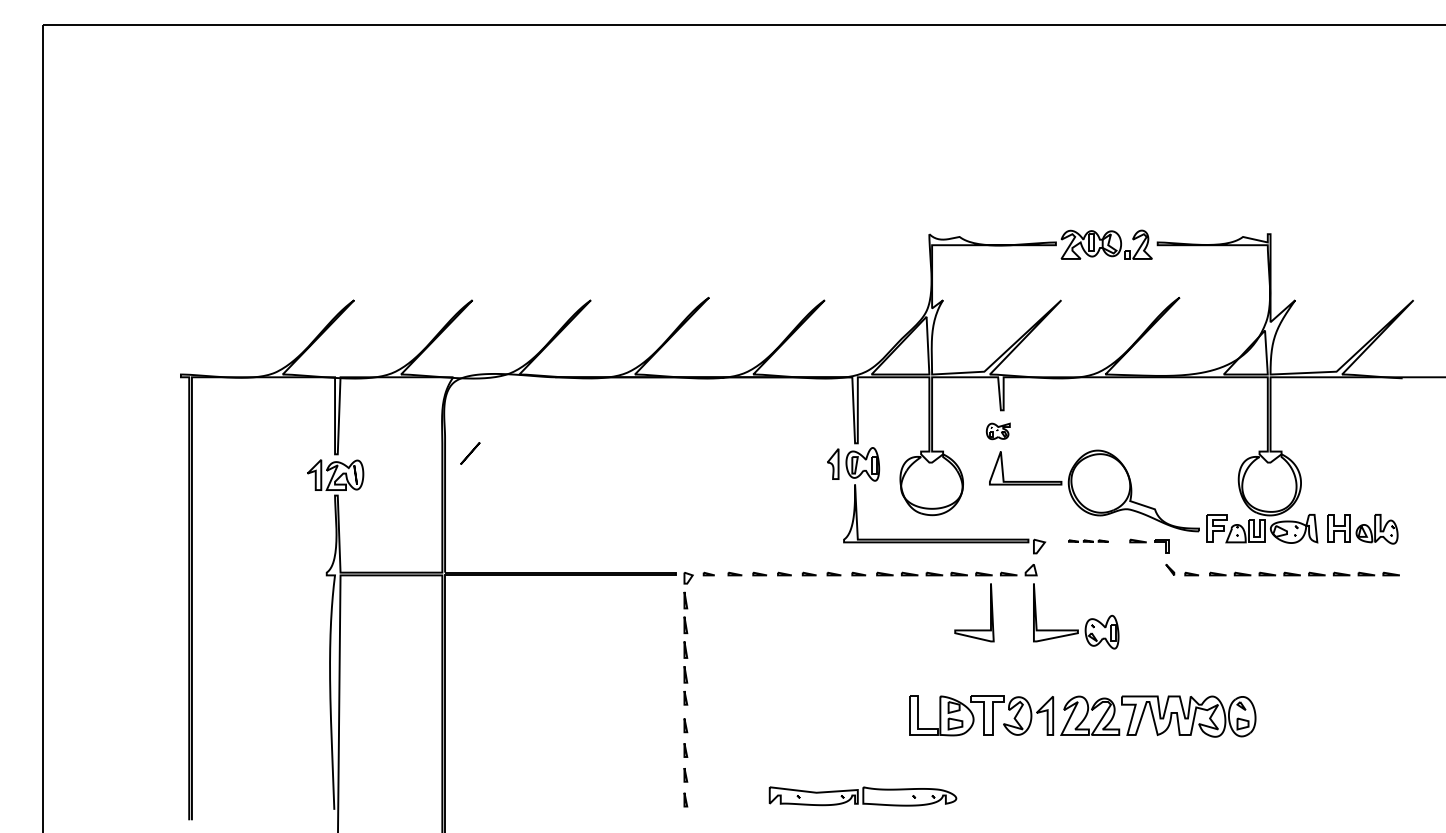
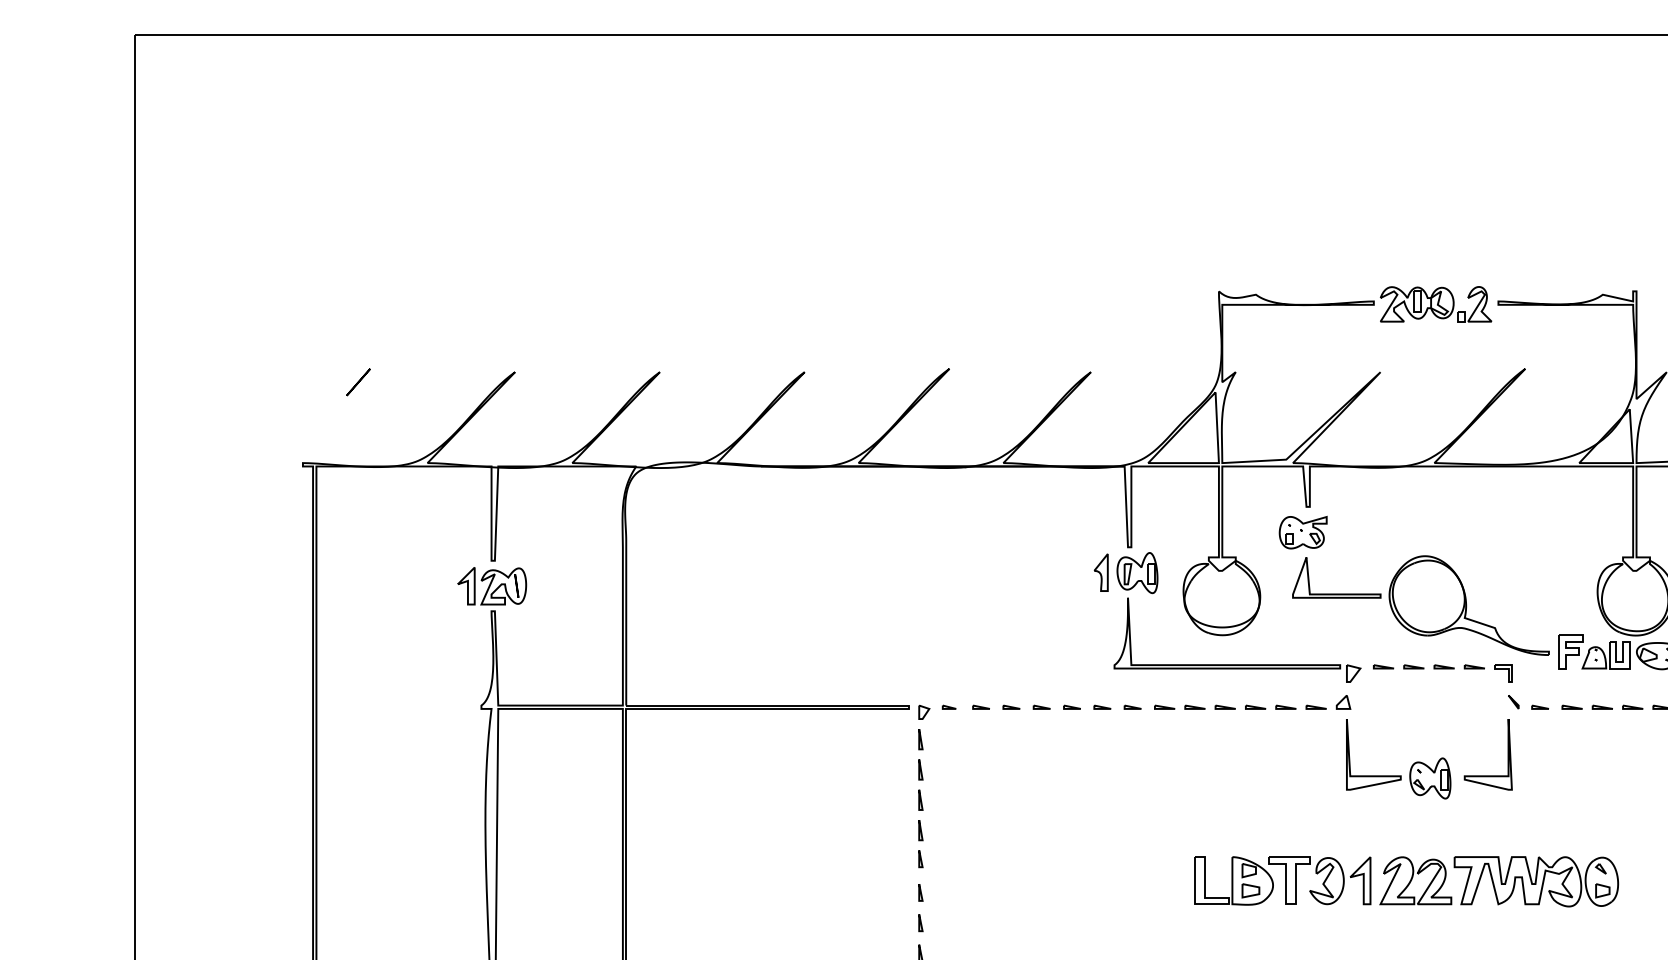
part: (998, 431) -> (1303, 532), size x1.67
line: (470, 453) -> (358, 382), moved
part: (1088, 540) -> (1413, 666), size x1.67
part: (990, 612) -> (1507, 754), moved

